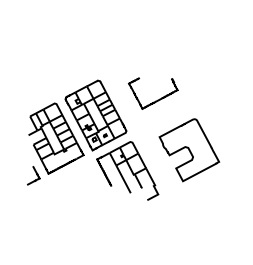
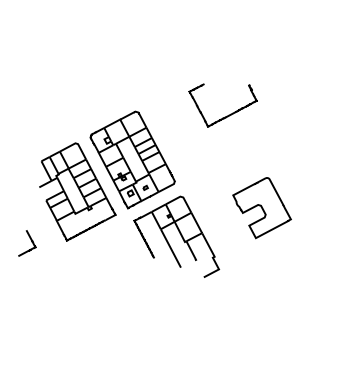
curve: (157, 100) -> (228, 114), moved
part: (188, 149) -> (261, 207), size x0.7
curve: (36, 175) -> (31, 242), moved

